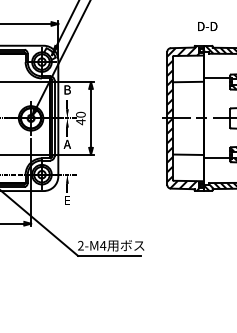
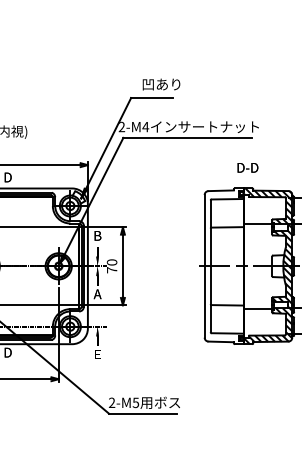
hatch: (182, 118) -> (221, 266), removed
text: (81, 121) -> (112, 269), 40 -> 70
text: (102, 245) -> (135, 402), 2-M4 -> 2-M5

